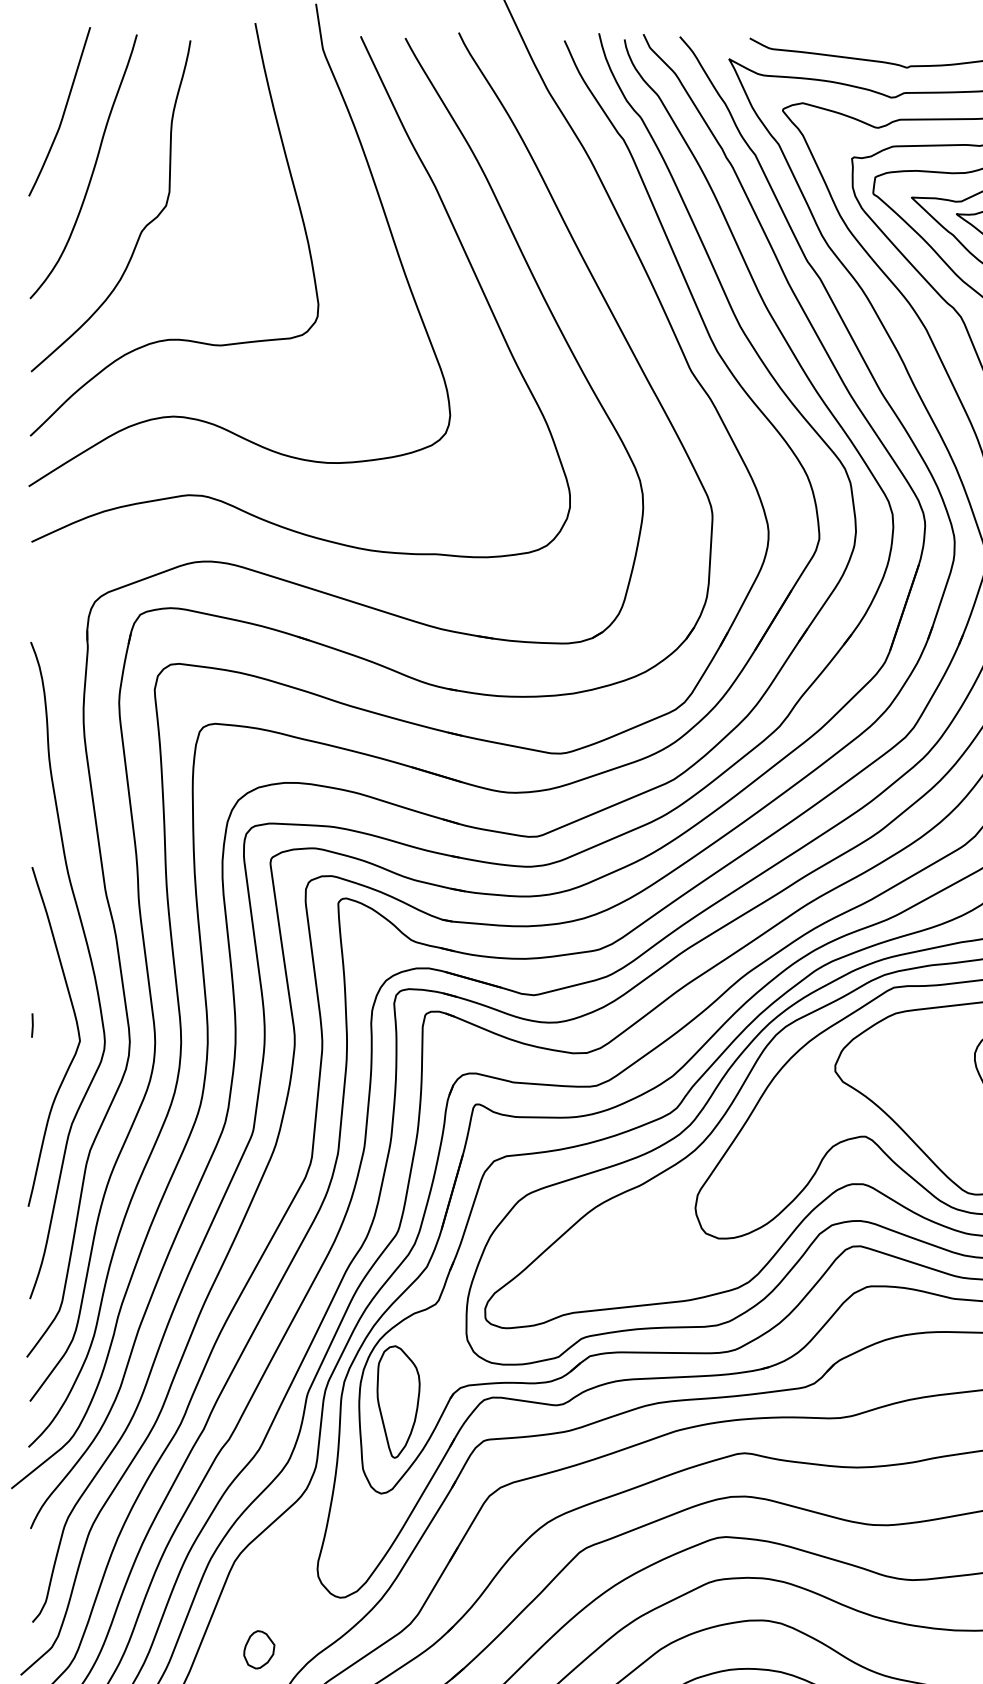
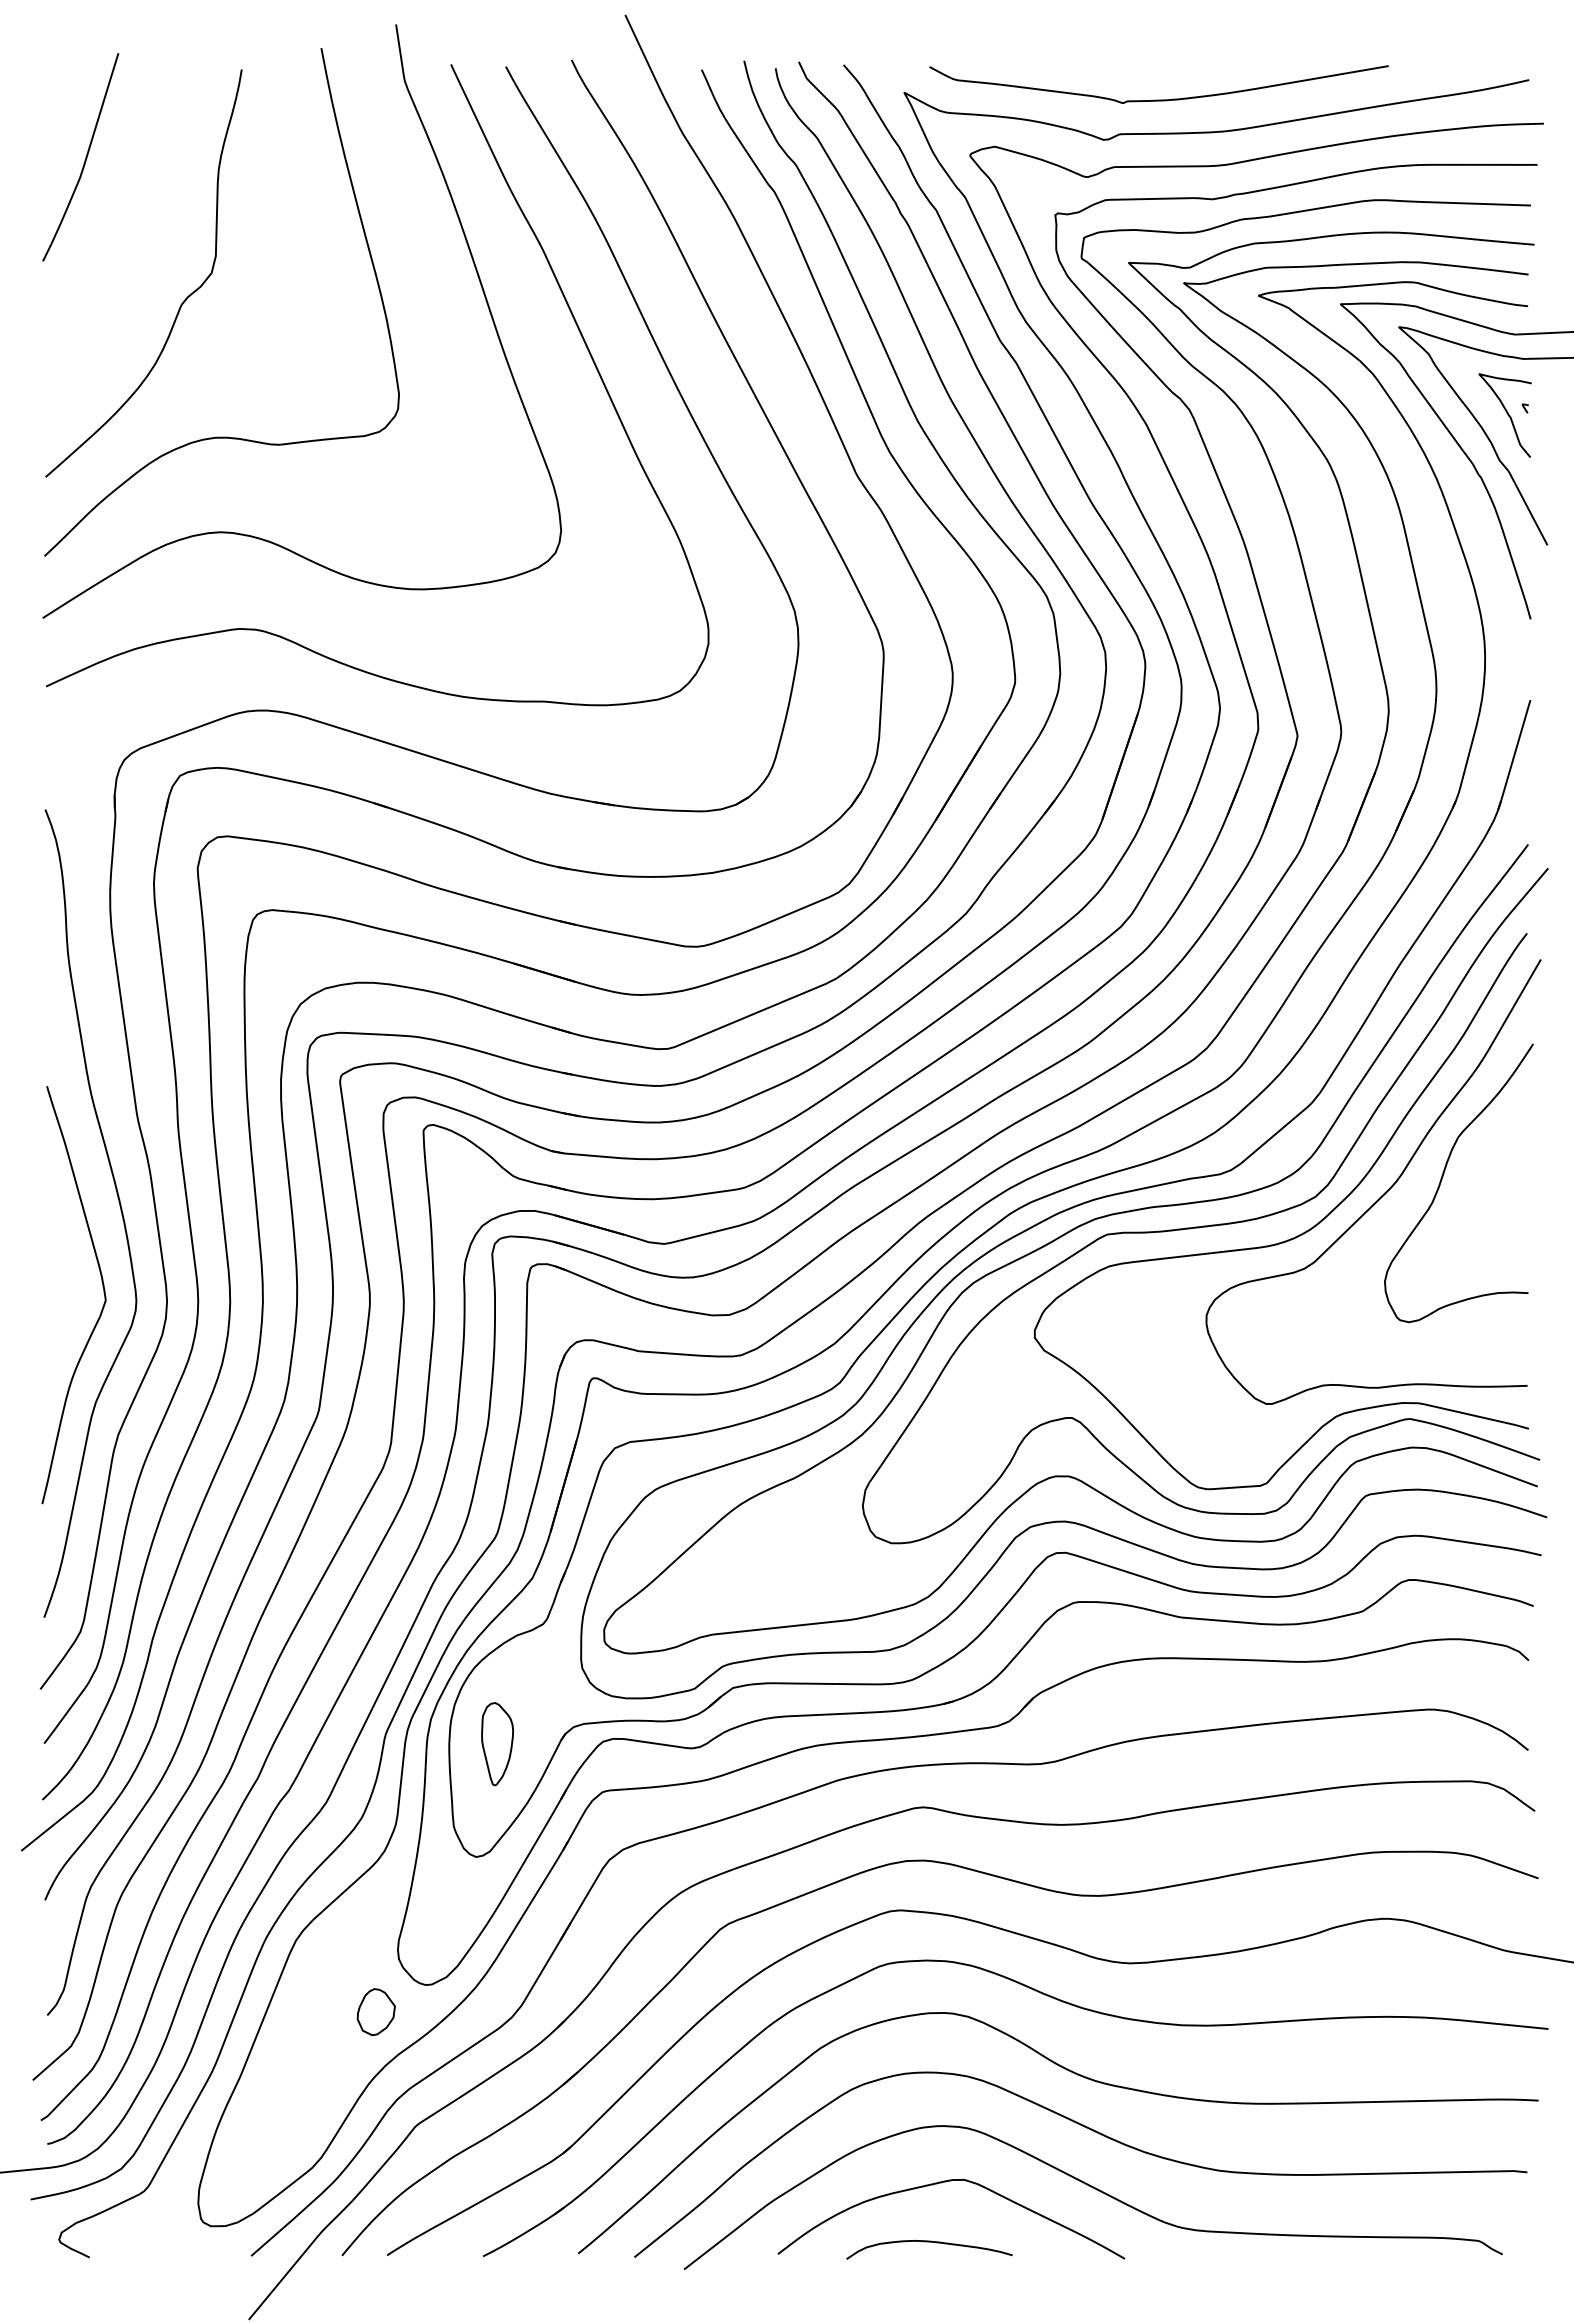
curve: (92, 169) -> (121, 228), removed
line: (31, 1025) -> (46, 1281), removed
part: (398, 1401) -> (497, 1743), size x0.6
part: (258, 1650) -> (375, 2012), moved

